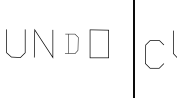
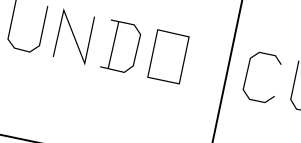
part: (71, 43) -> (121, 46), size x1.43
curve: (145, 54) -> (246, 74), moved

